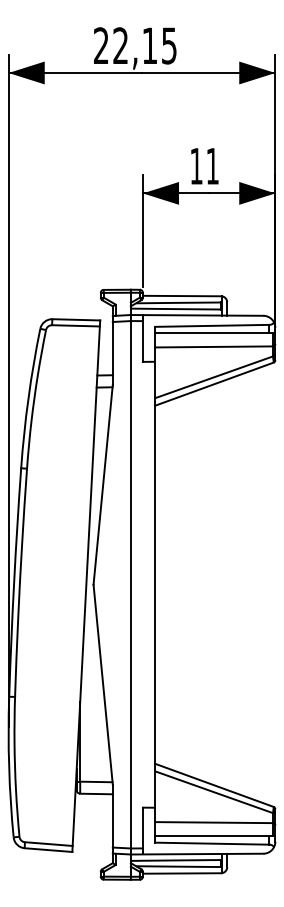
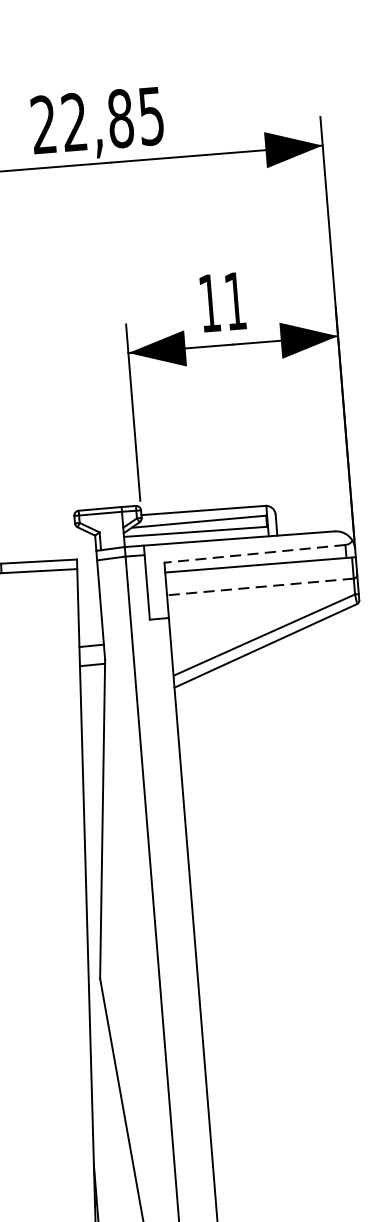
text: (149, 45) -> (119, 118), 22,15 -> 22,85
line: (211, 325) -> (253, 553), solid -> dashed
line: (213, 346) -> (259, 586), solid -> dashed

